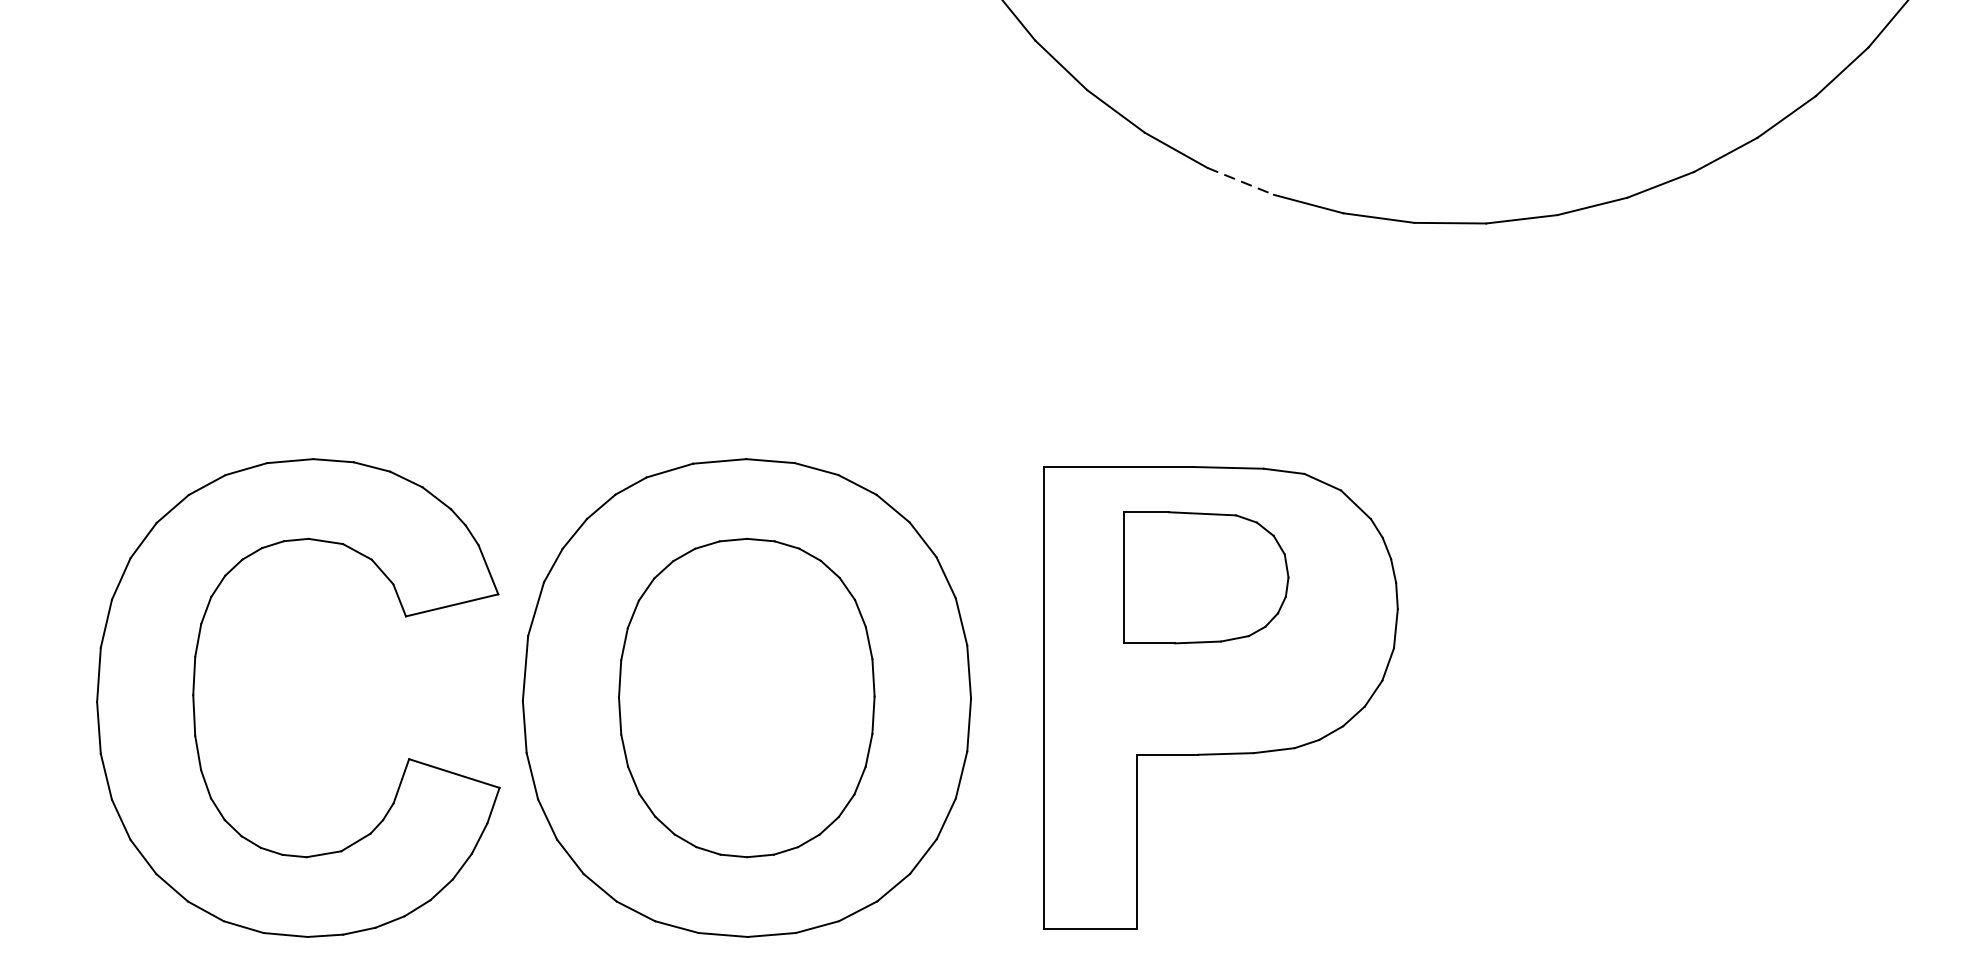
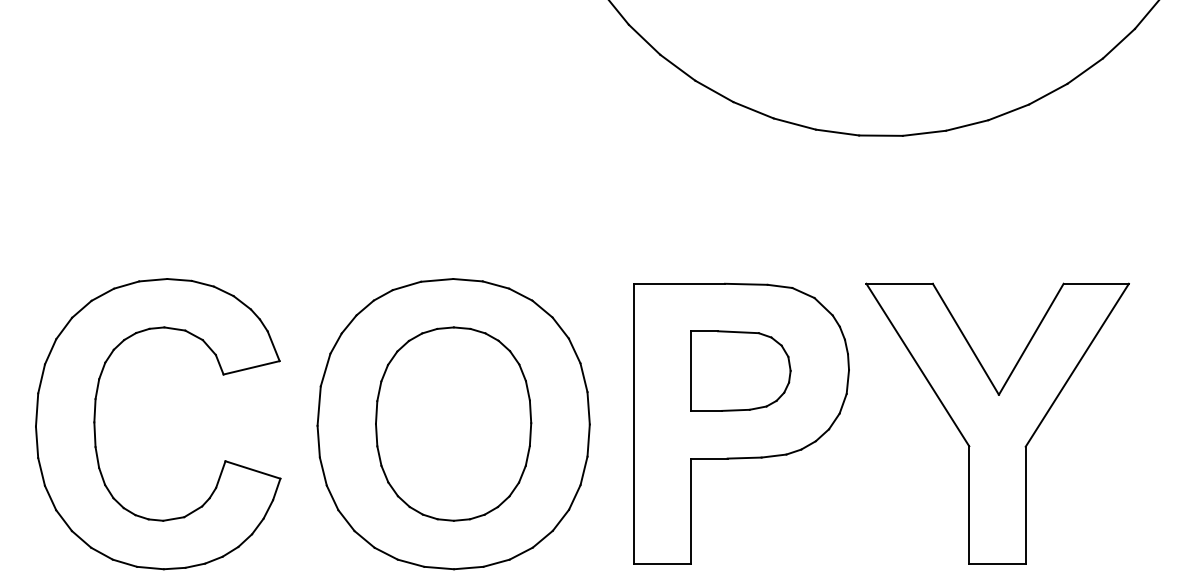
line: (1240, 181) -> (753, 110), dashed -> solid
part: (1205, 576) -> (740, 370), moved
part: (1642, 697) -> (997, 423), added
part: (195, 698) -> (95, 424), moved

